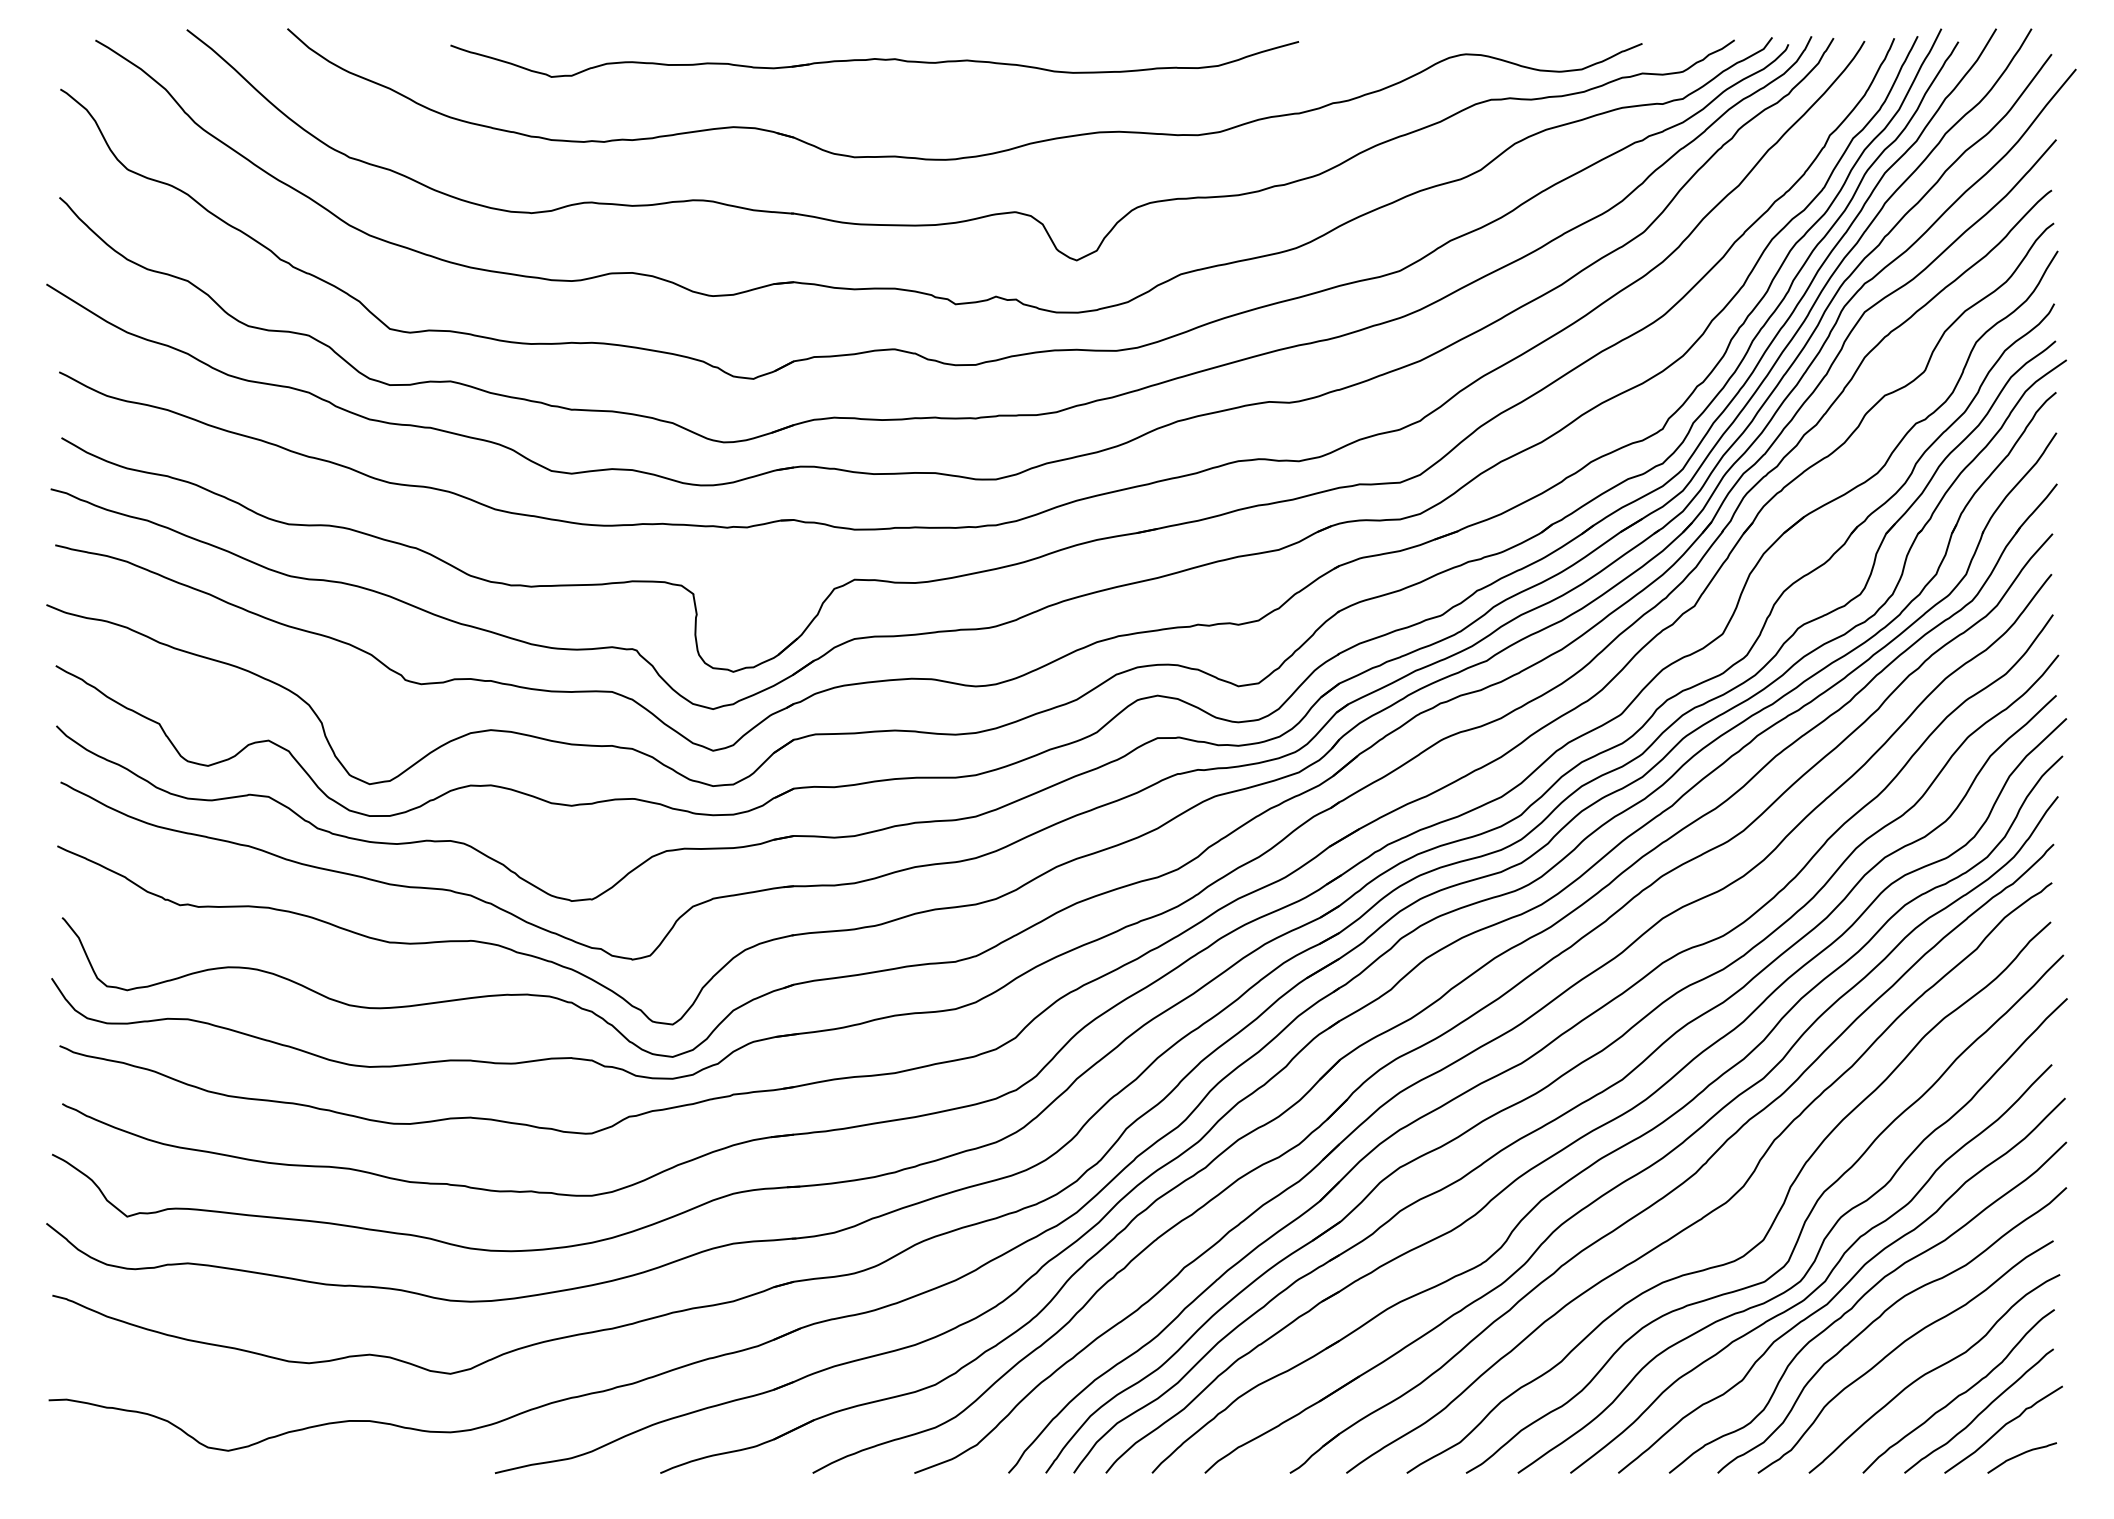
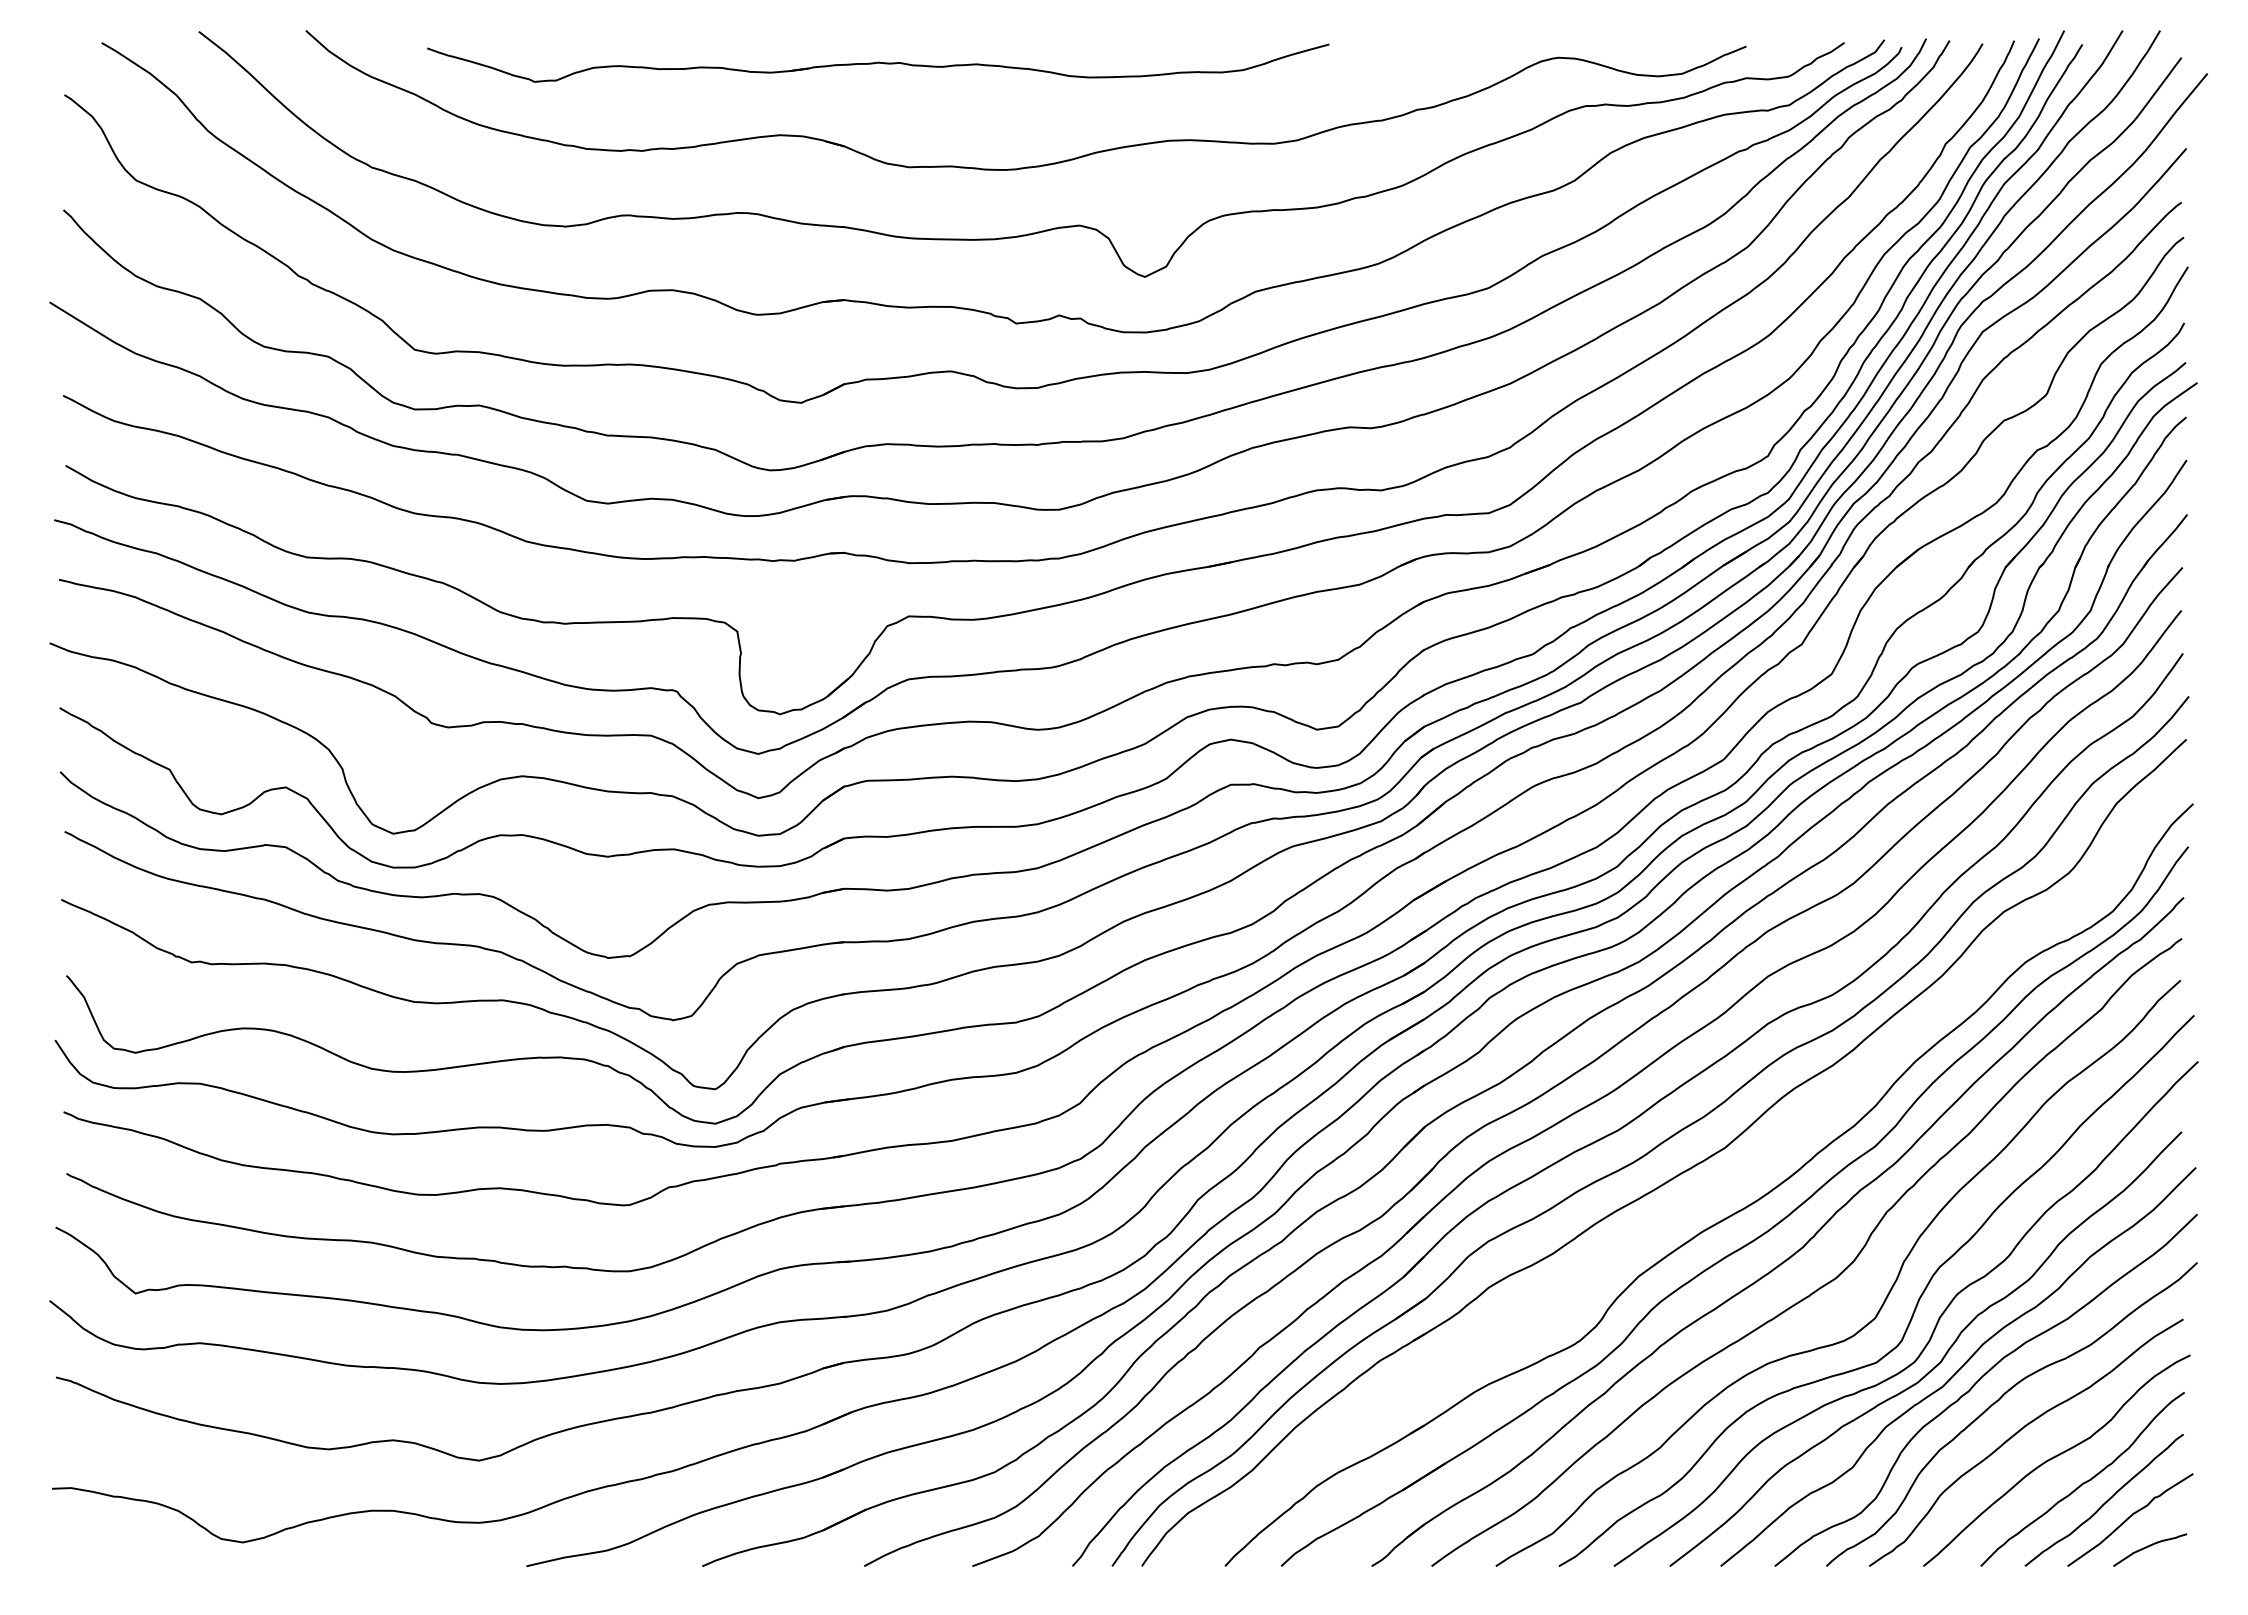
part: (874, 58) -> (878, 62), moved
part: (1602, 1124) -> (1703, 1195), removed

